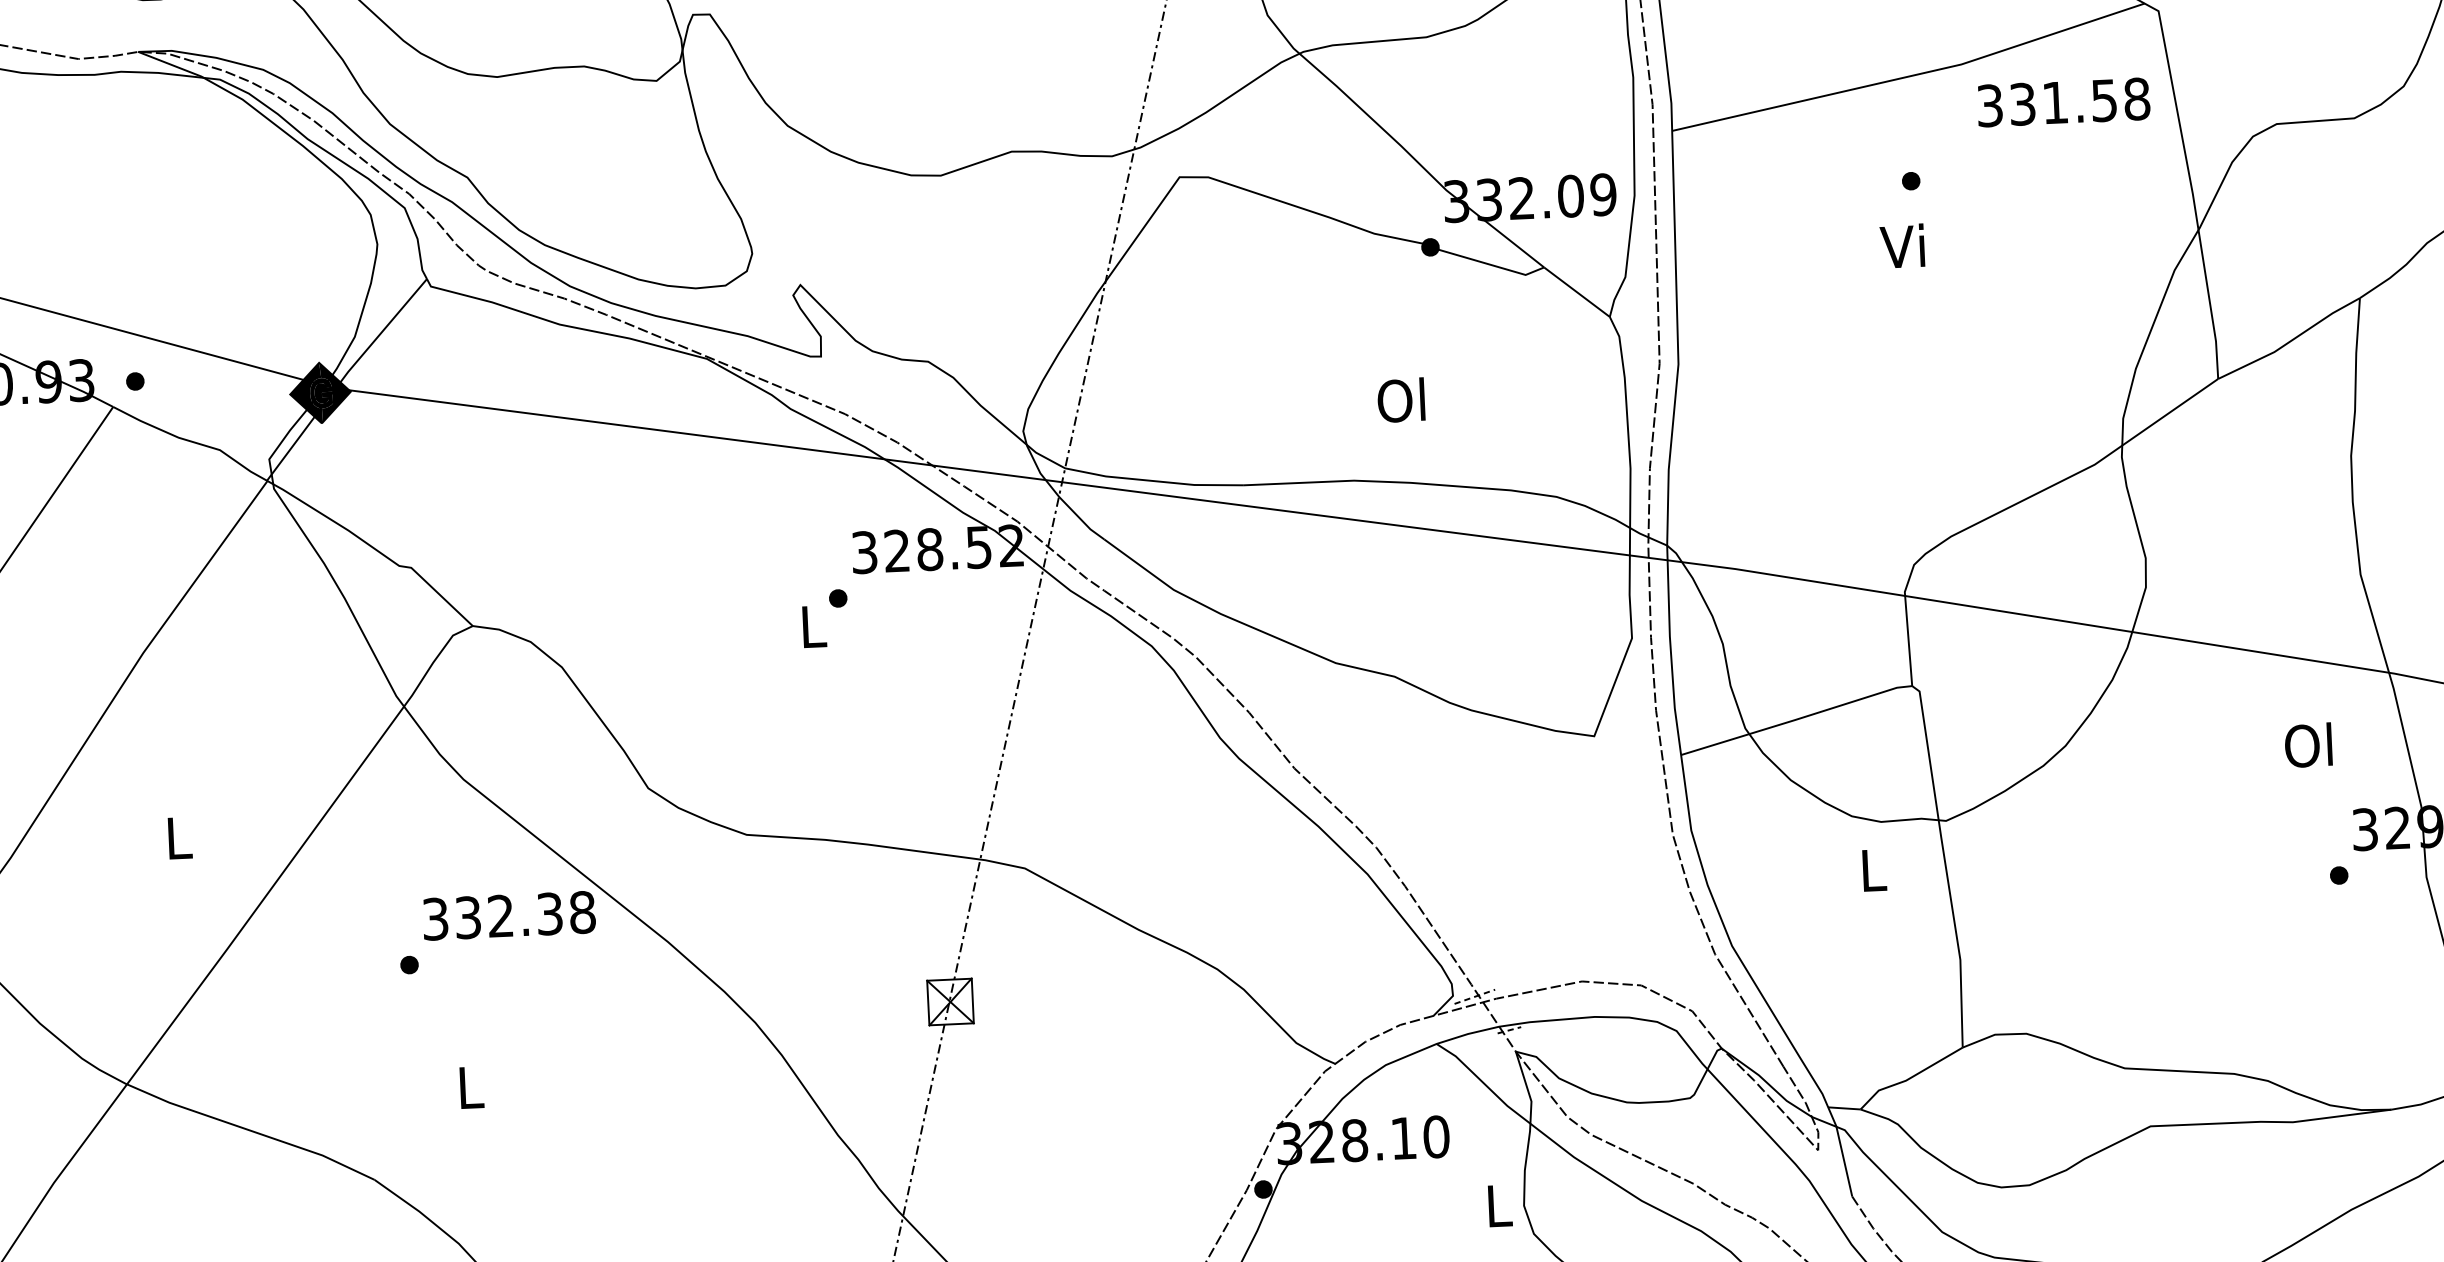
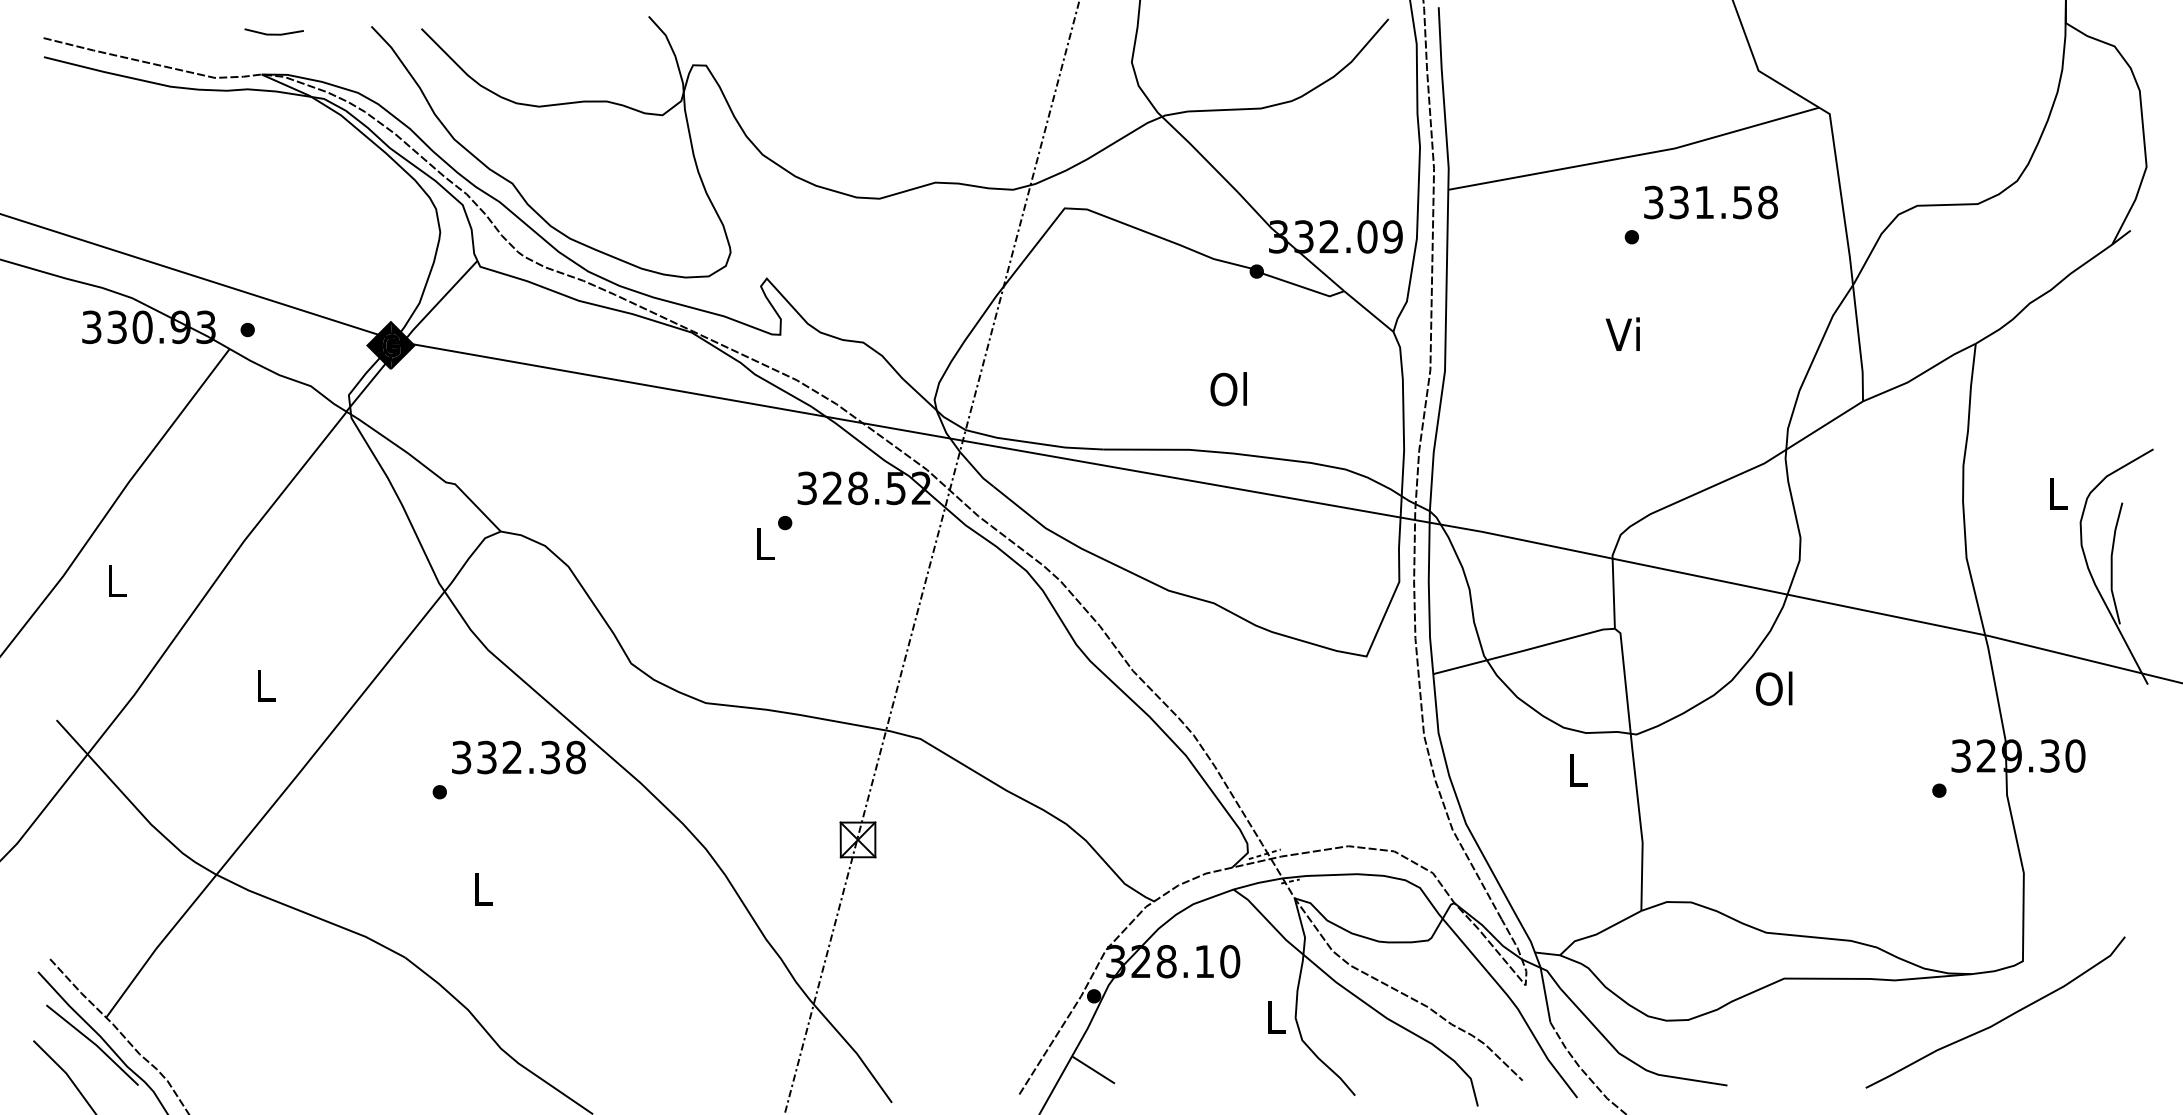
text: (2063, 102) -> (1710, 202), moved
text: (1901, 245) -> (1622, 333), moved
text: (2308, 745) -> (1774, 688), moved

